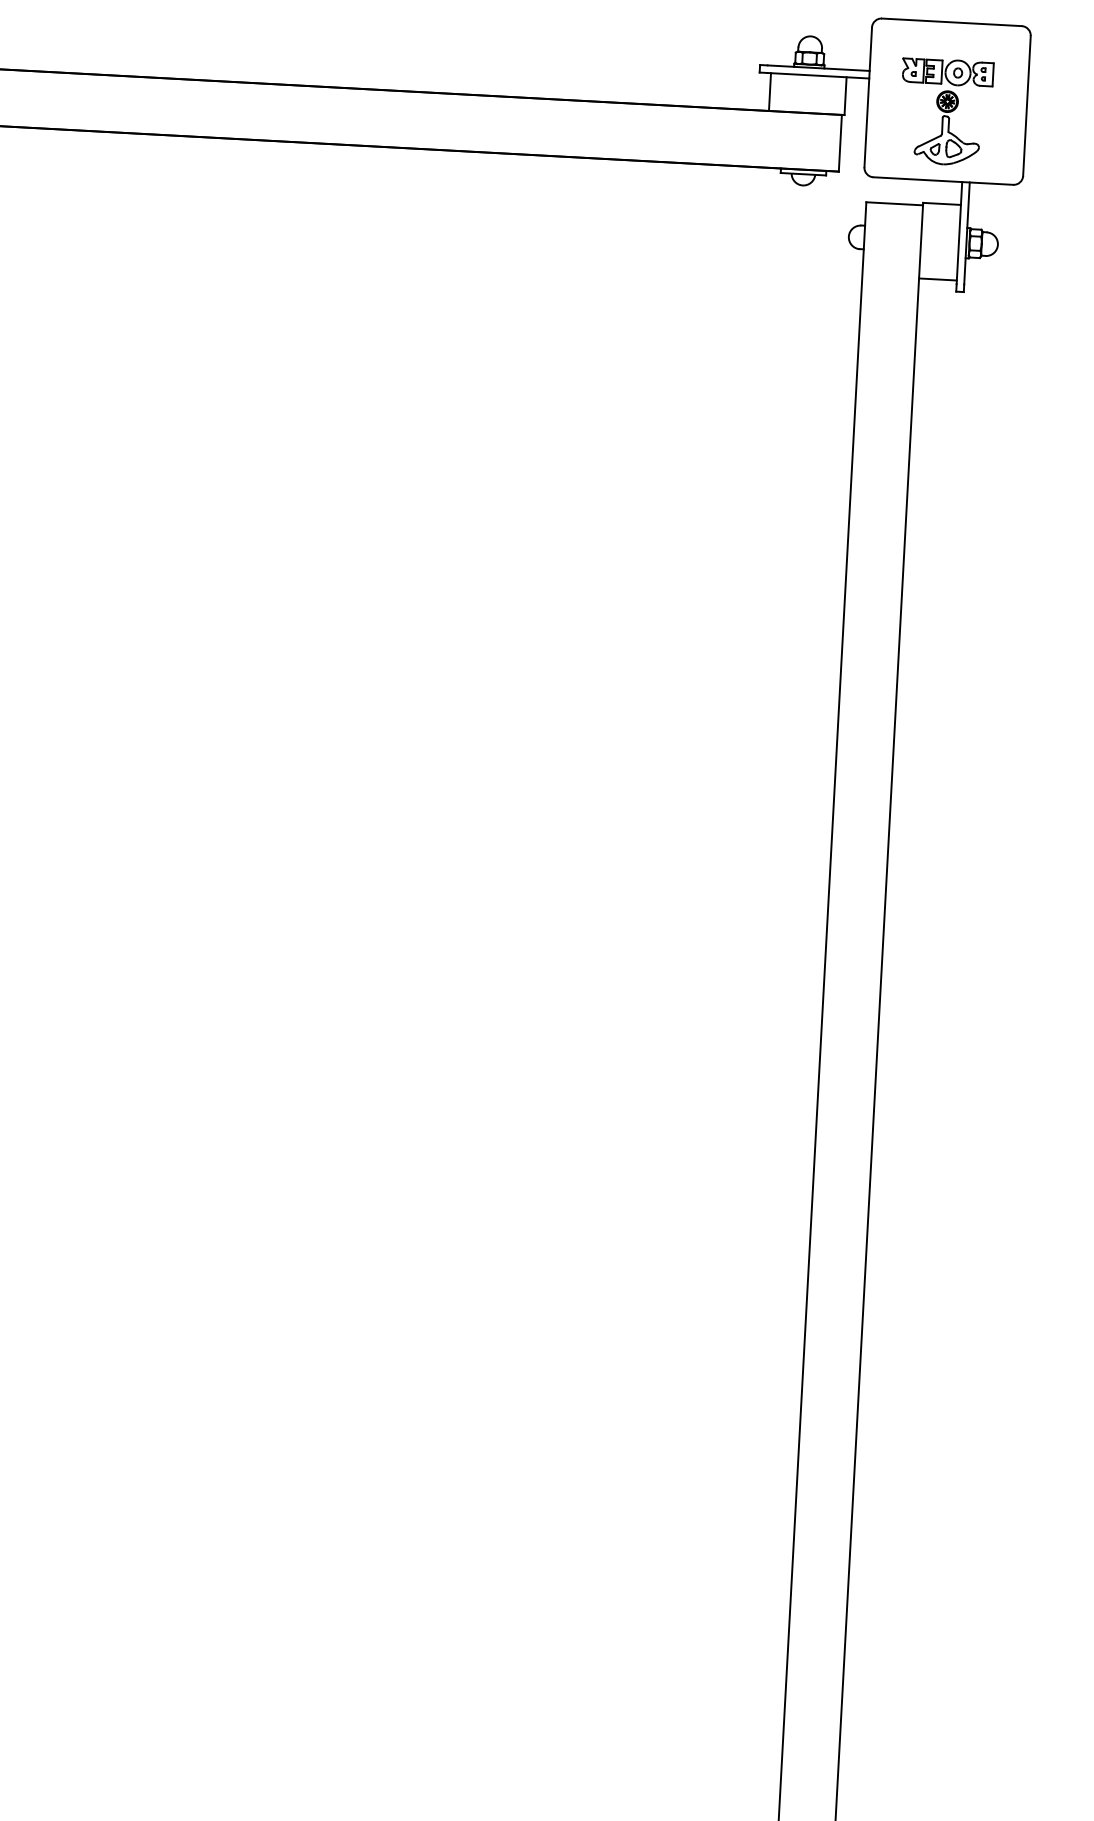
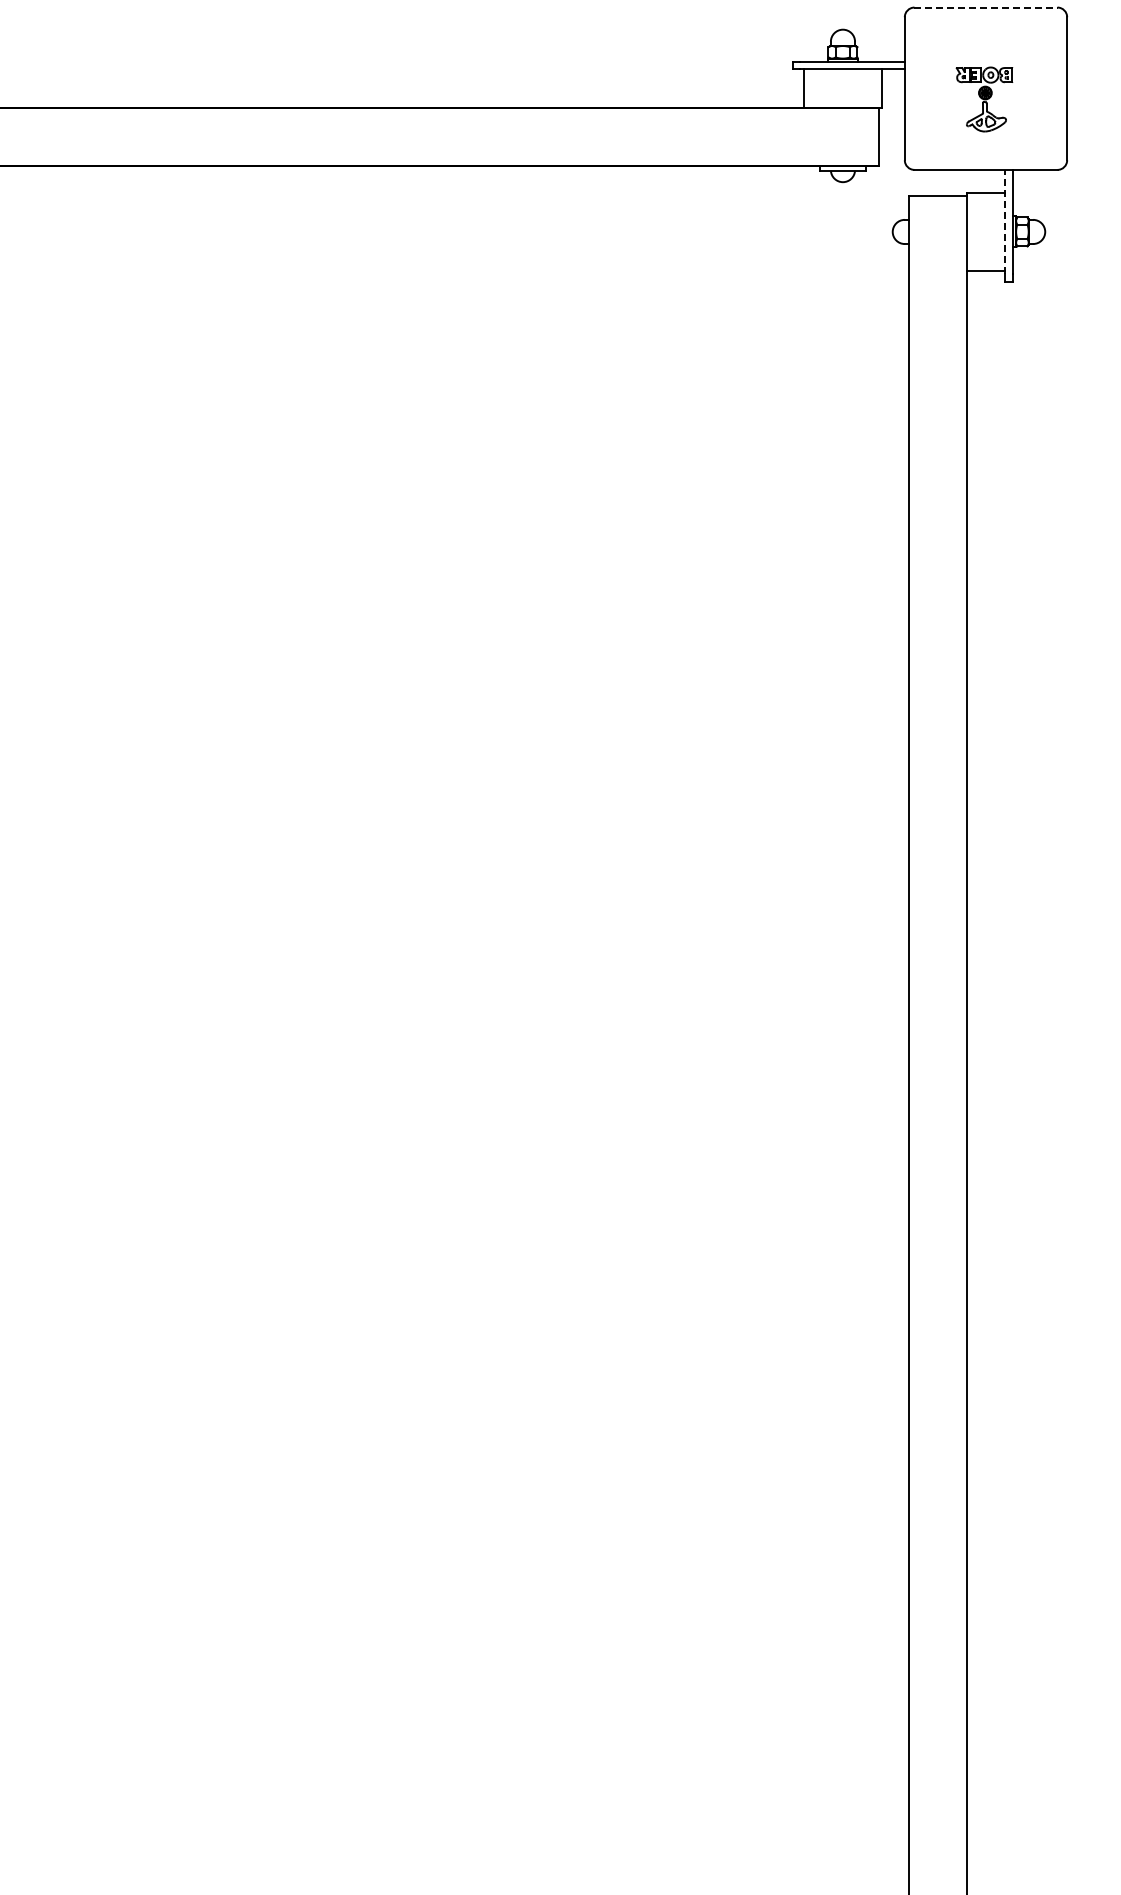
line: (951, 22) -> (985, 7), solid -> dashed
part: (945, 112) -> (984, 99), size x0.6
line: (959, 232) -> (1005, 221), solid -> dashed

